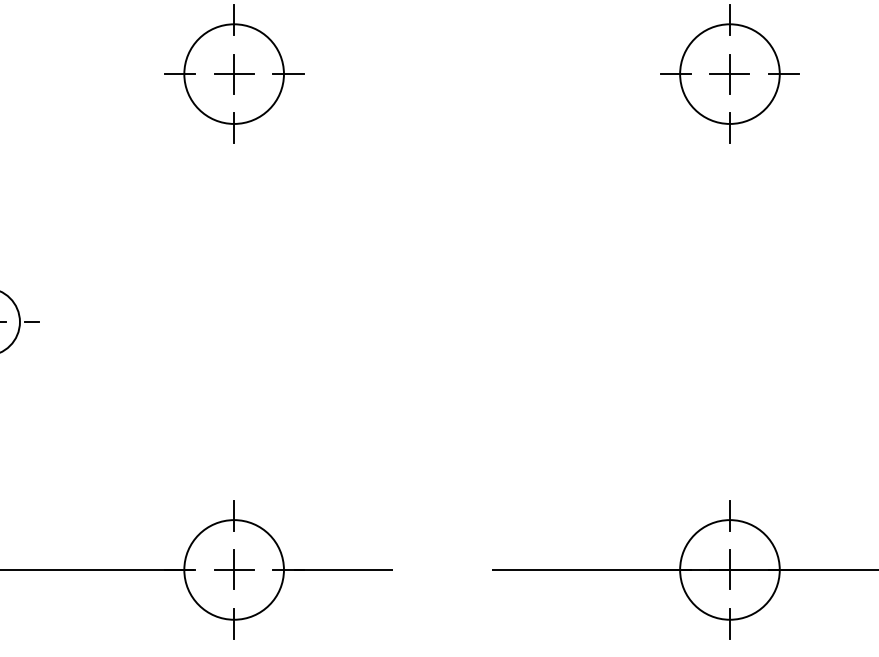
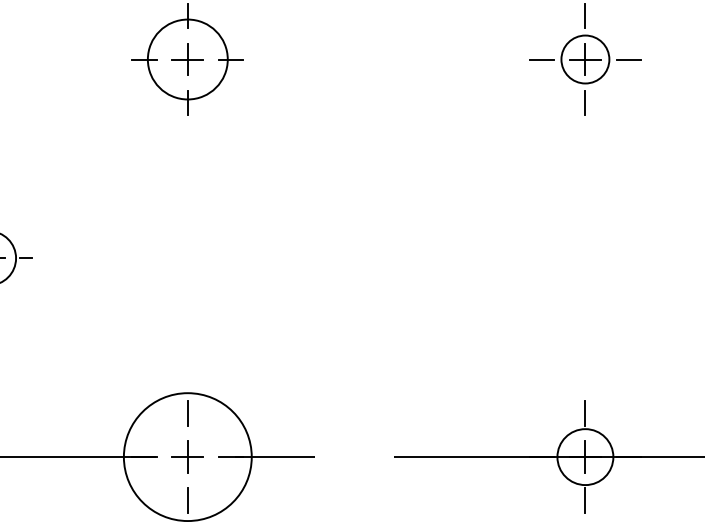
circle: (729, 73) -> (585, 59), size x0.6
circle: (233, 569) -> (187, 456), size x1.6
circle: (729, 569) -> (585, 456), size x0.7

